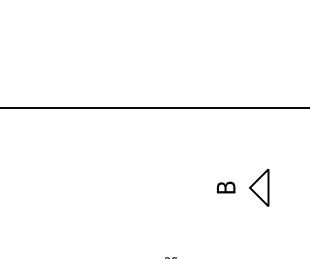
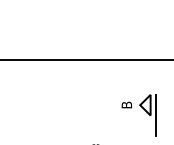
line: (277, 206) -> (155, 115), added

